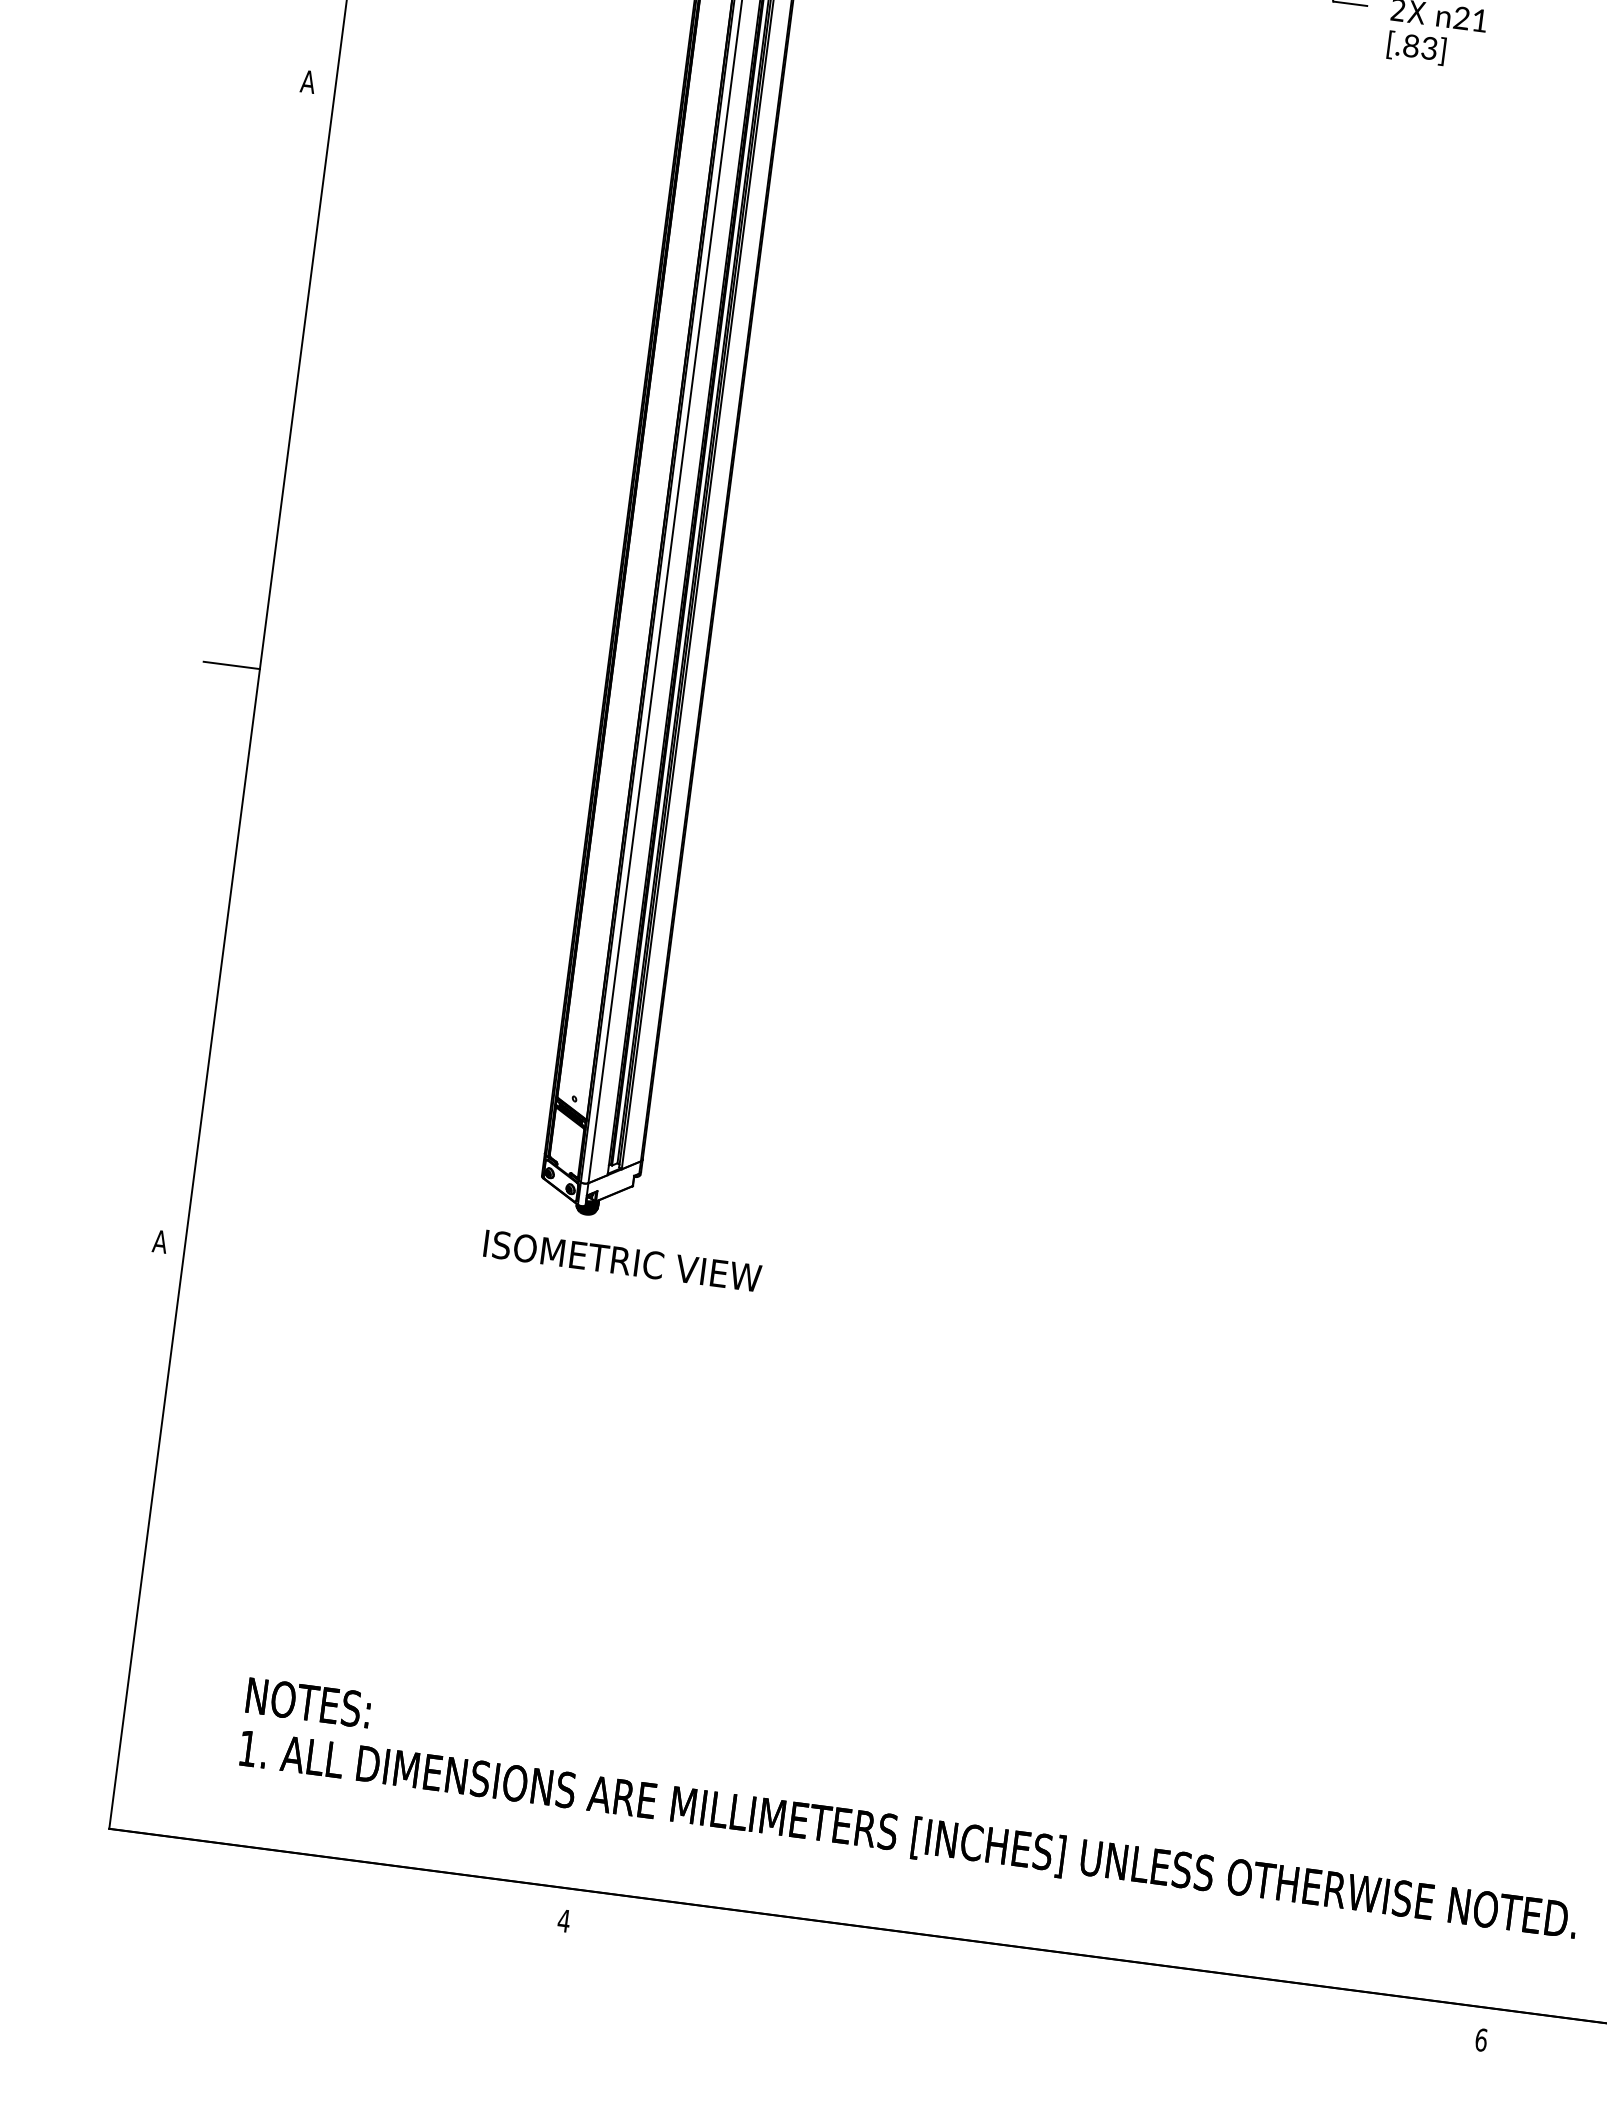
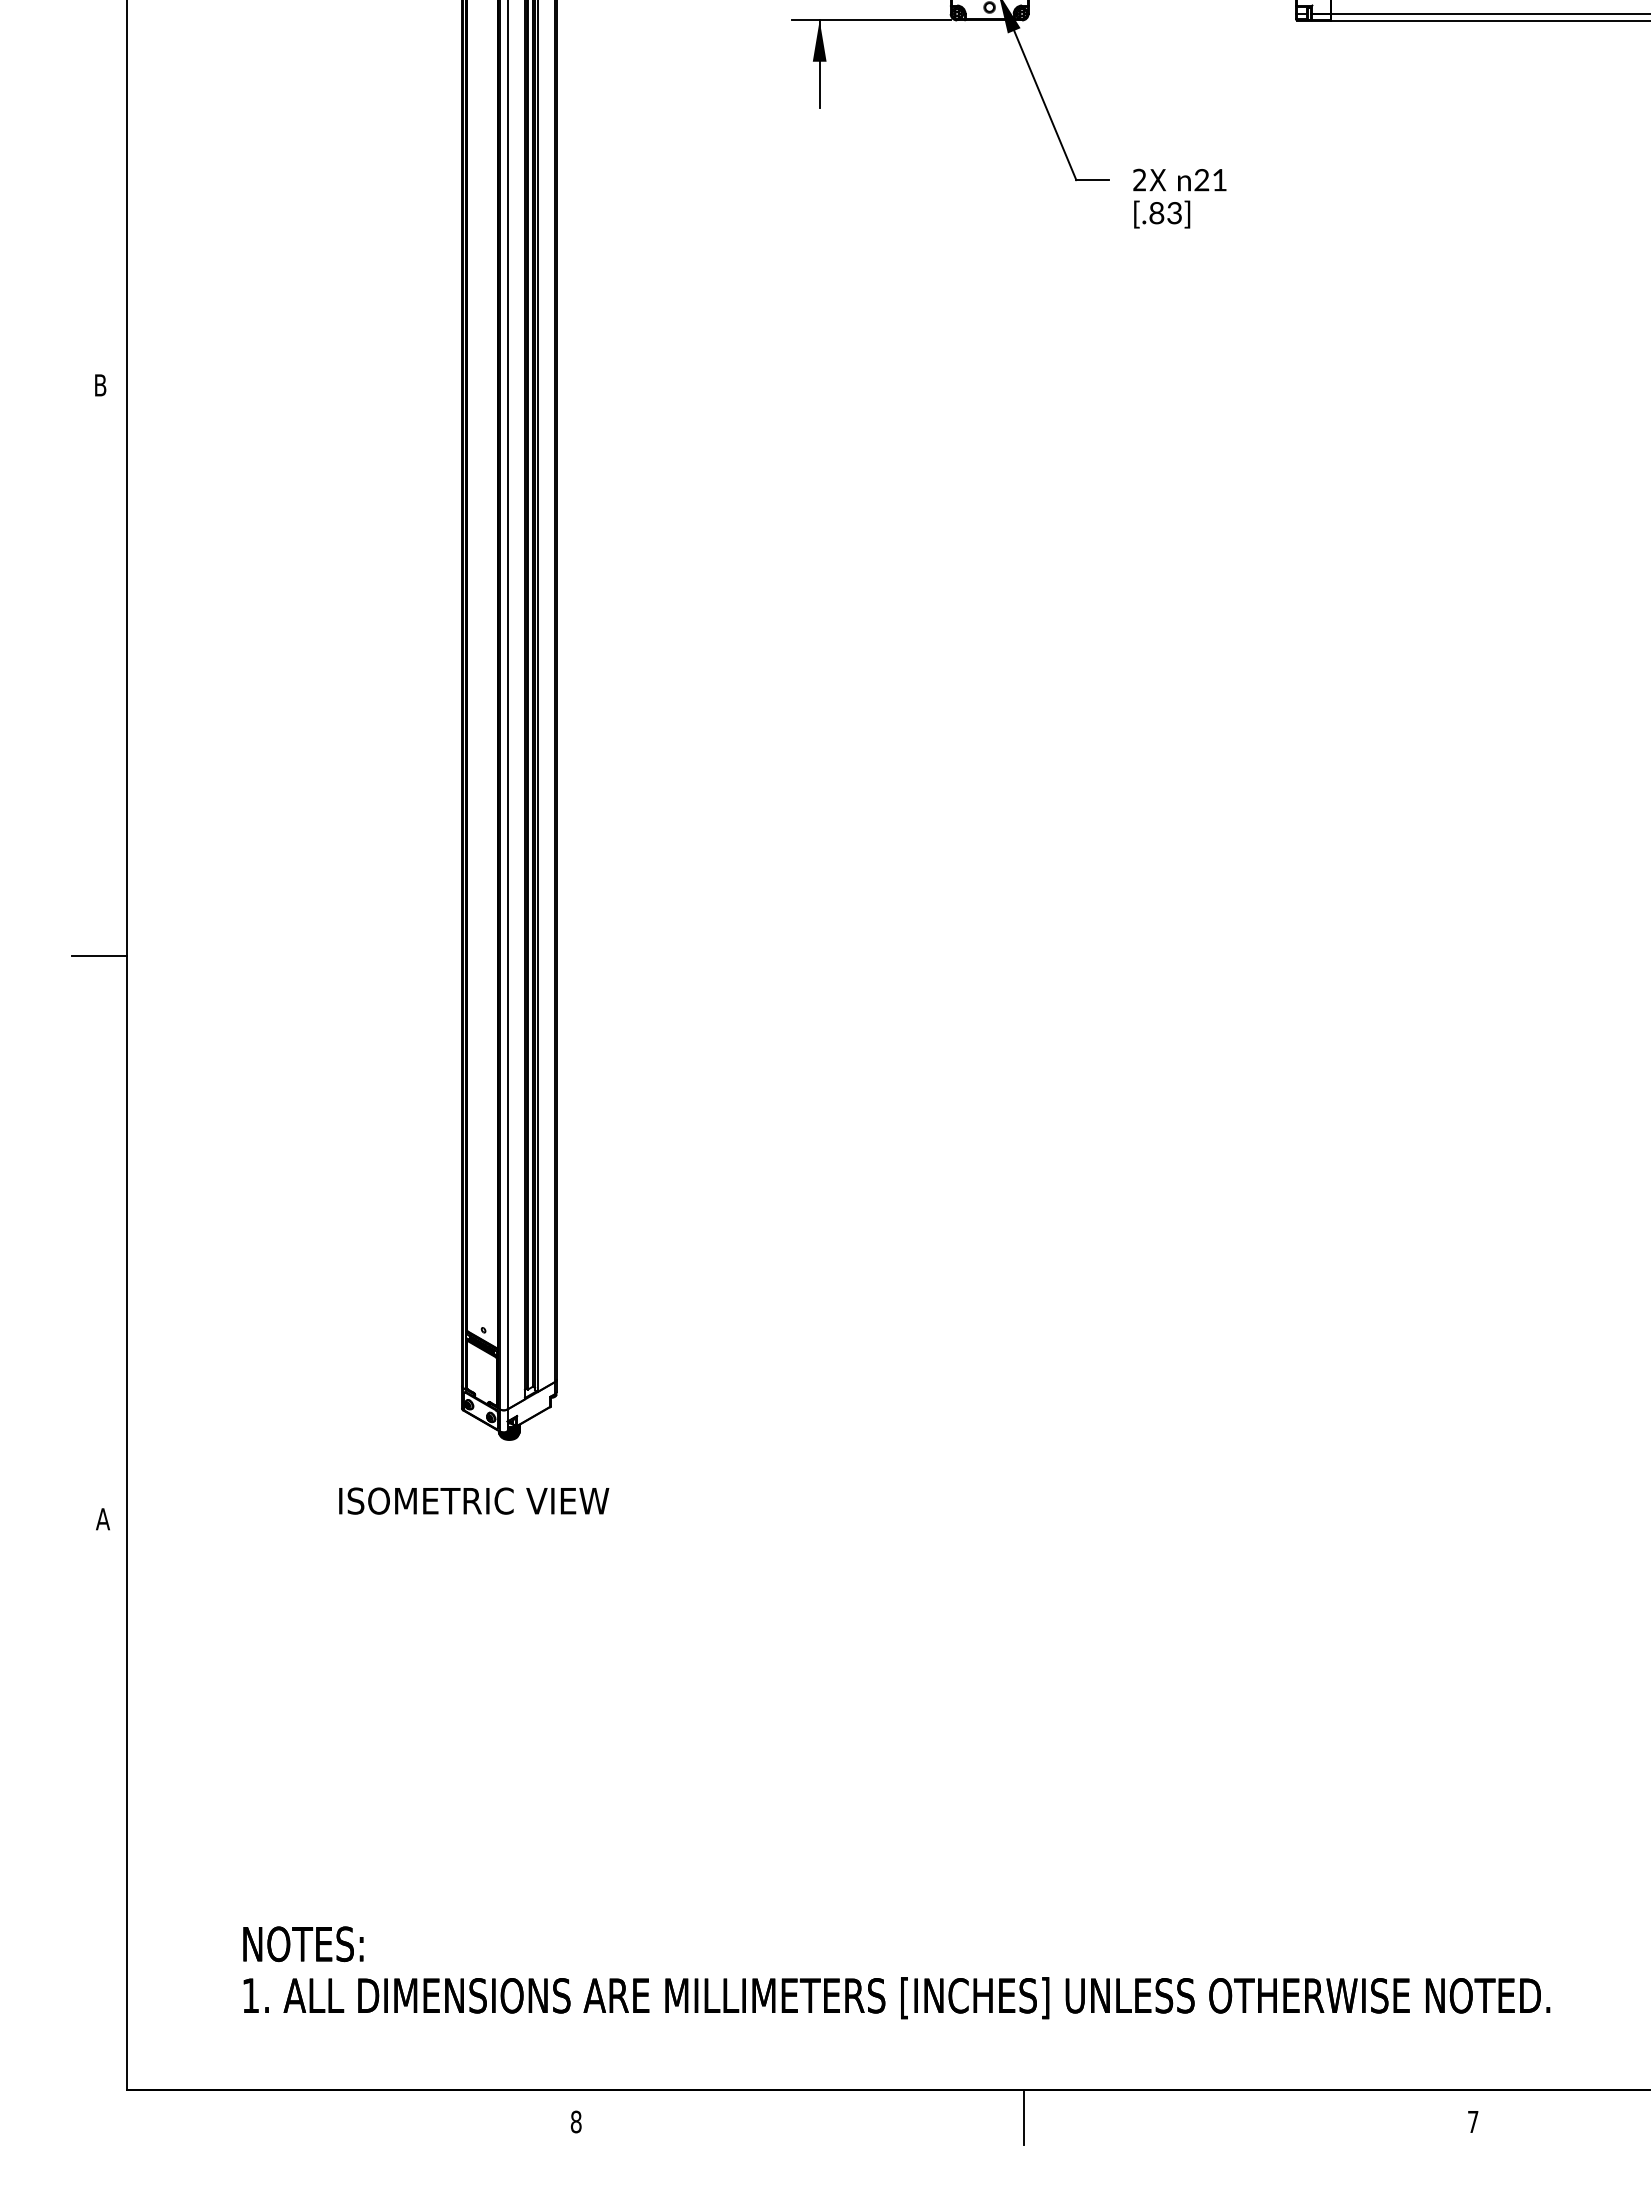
text: (308, 81) -> (100, 385), A -> B
text: (623, 1260) -> (474, 1500), moved
text: (563, 1920) -> (575, 2121), 4 -> 8
line: (1023, 1975) -> (1024, 2117), added
text: (1481, 2039) -> (1473, 2121), 6 -> 7

